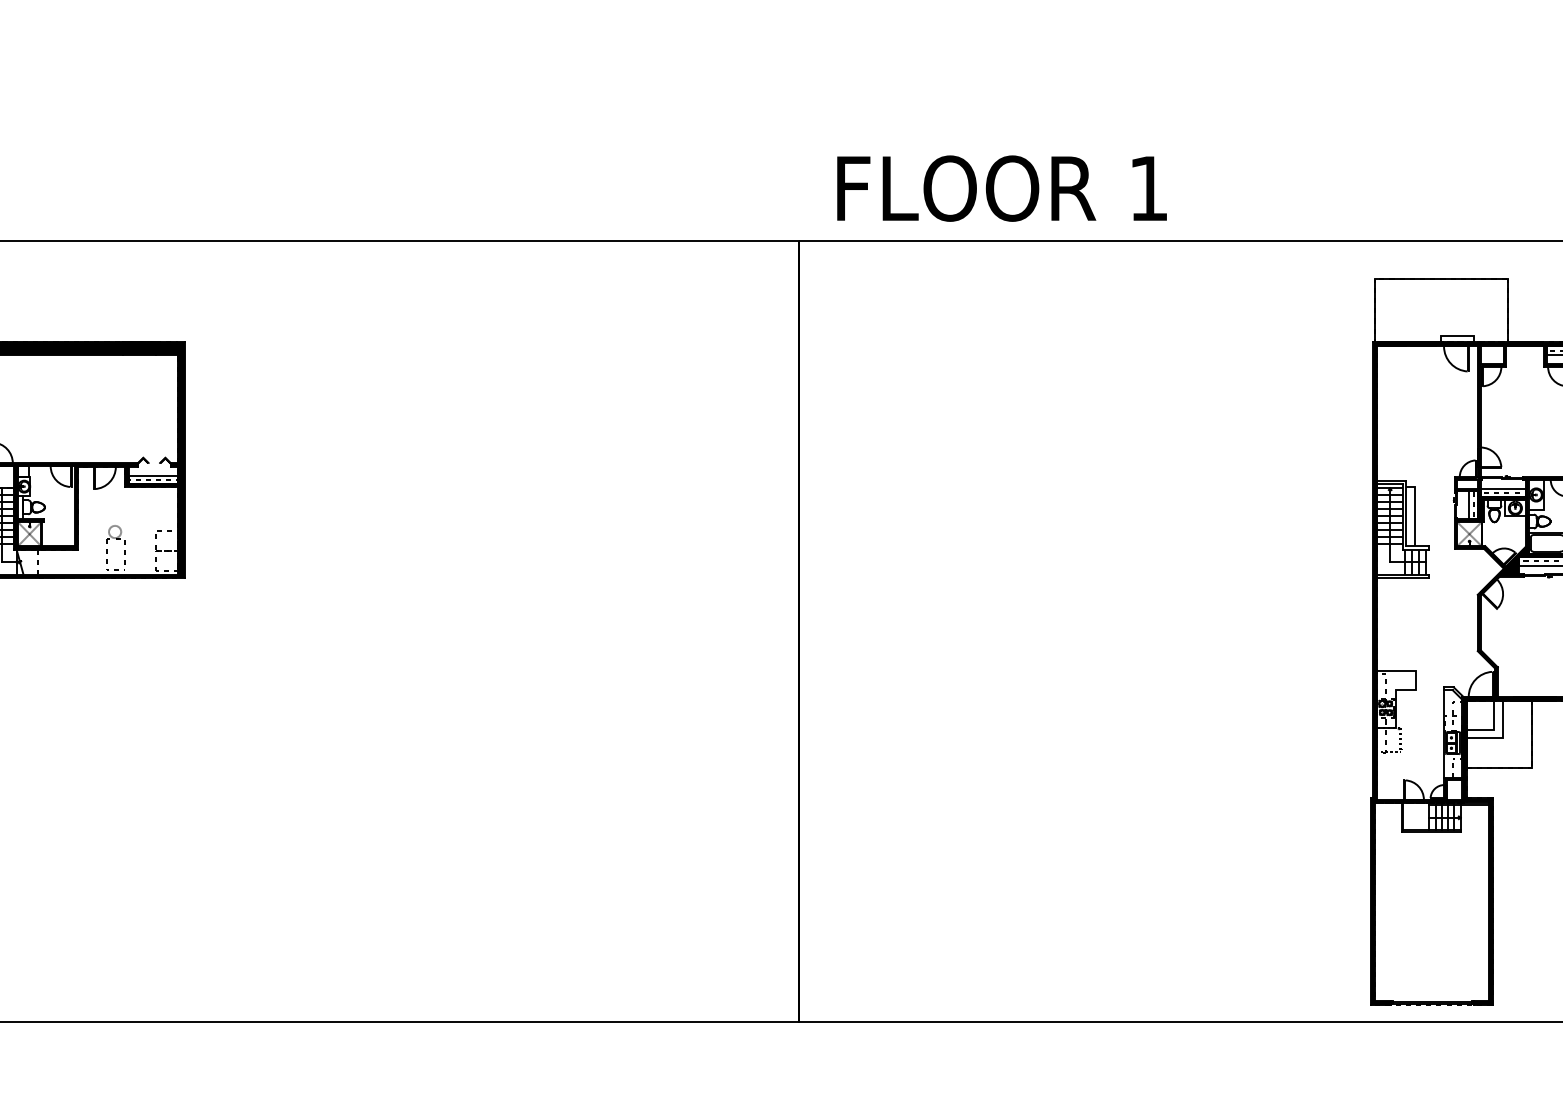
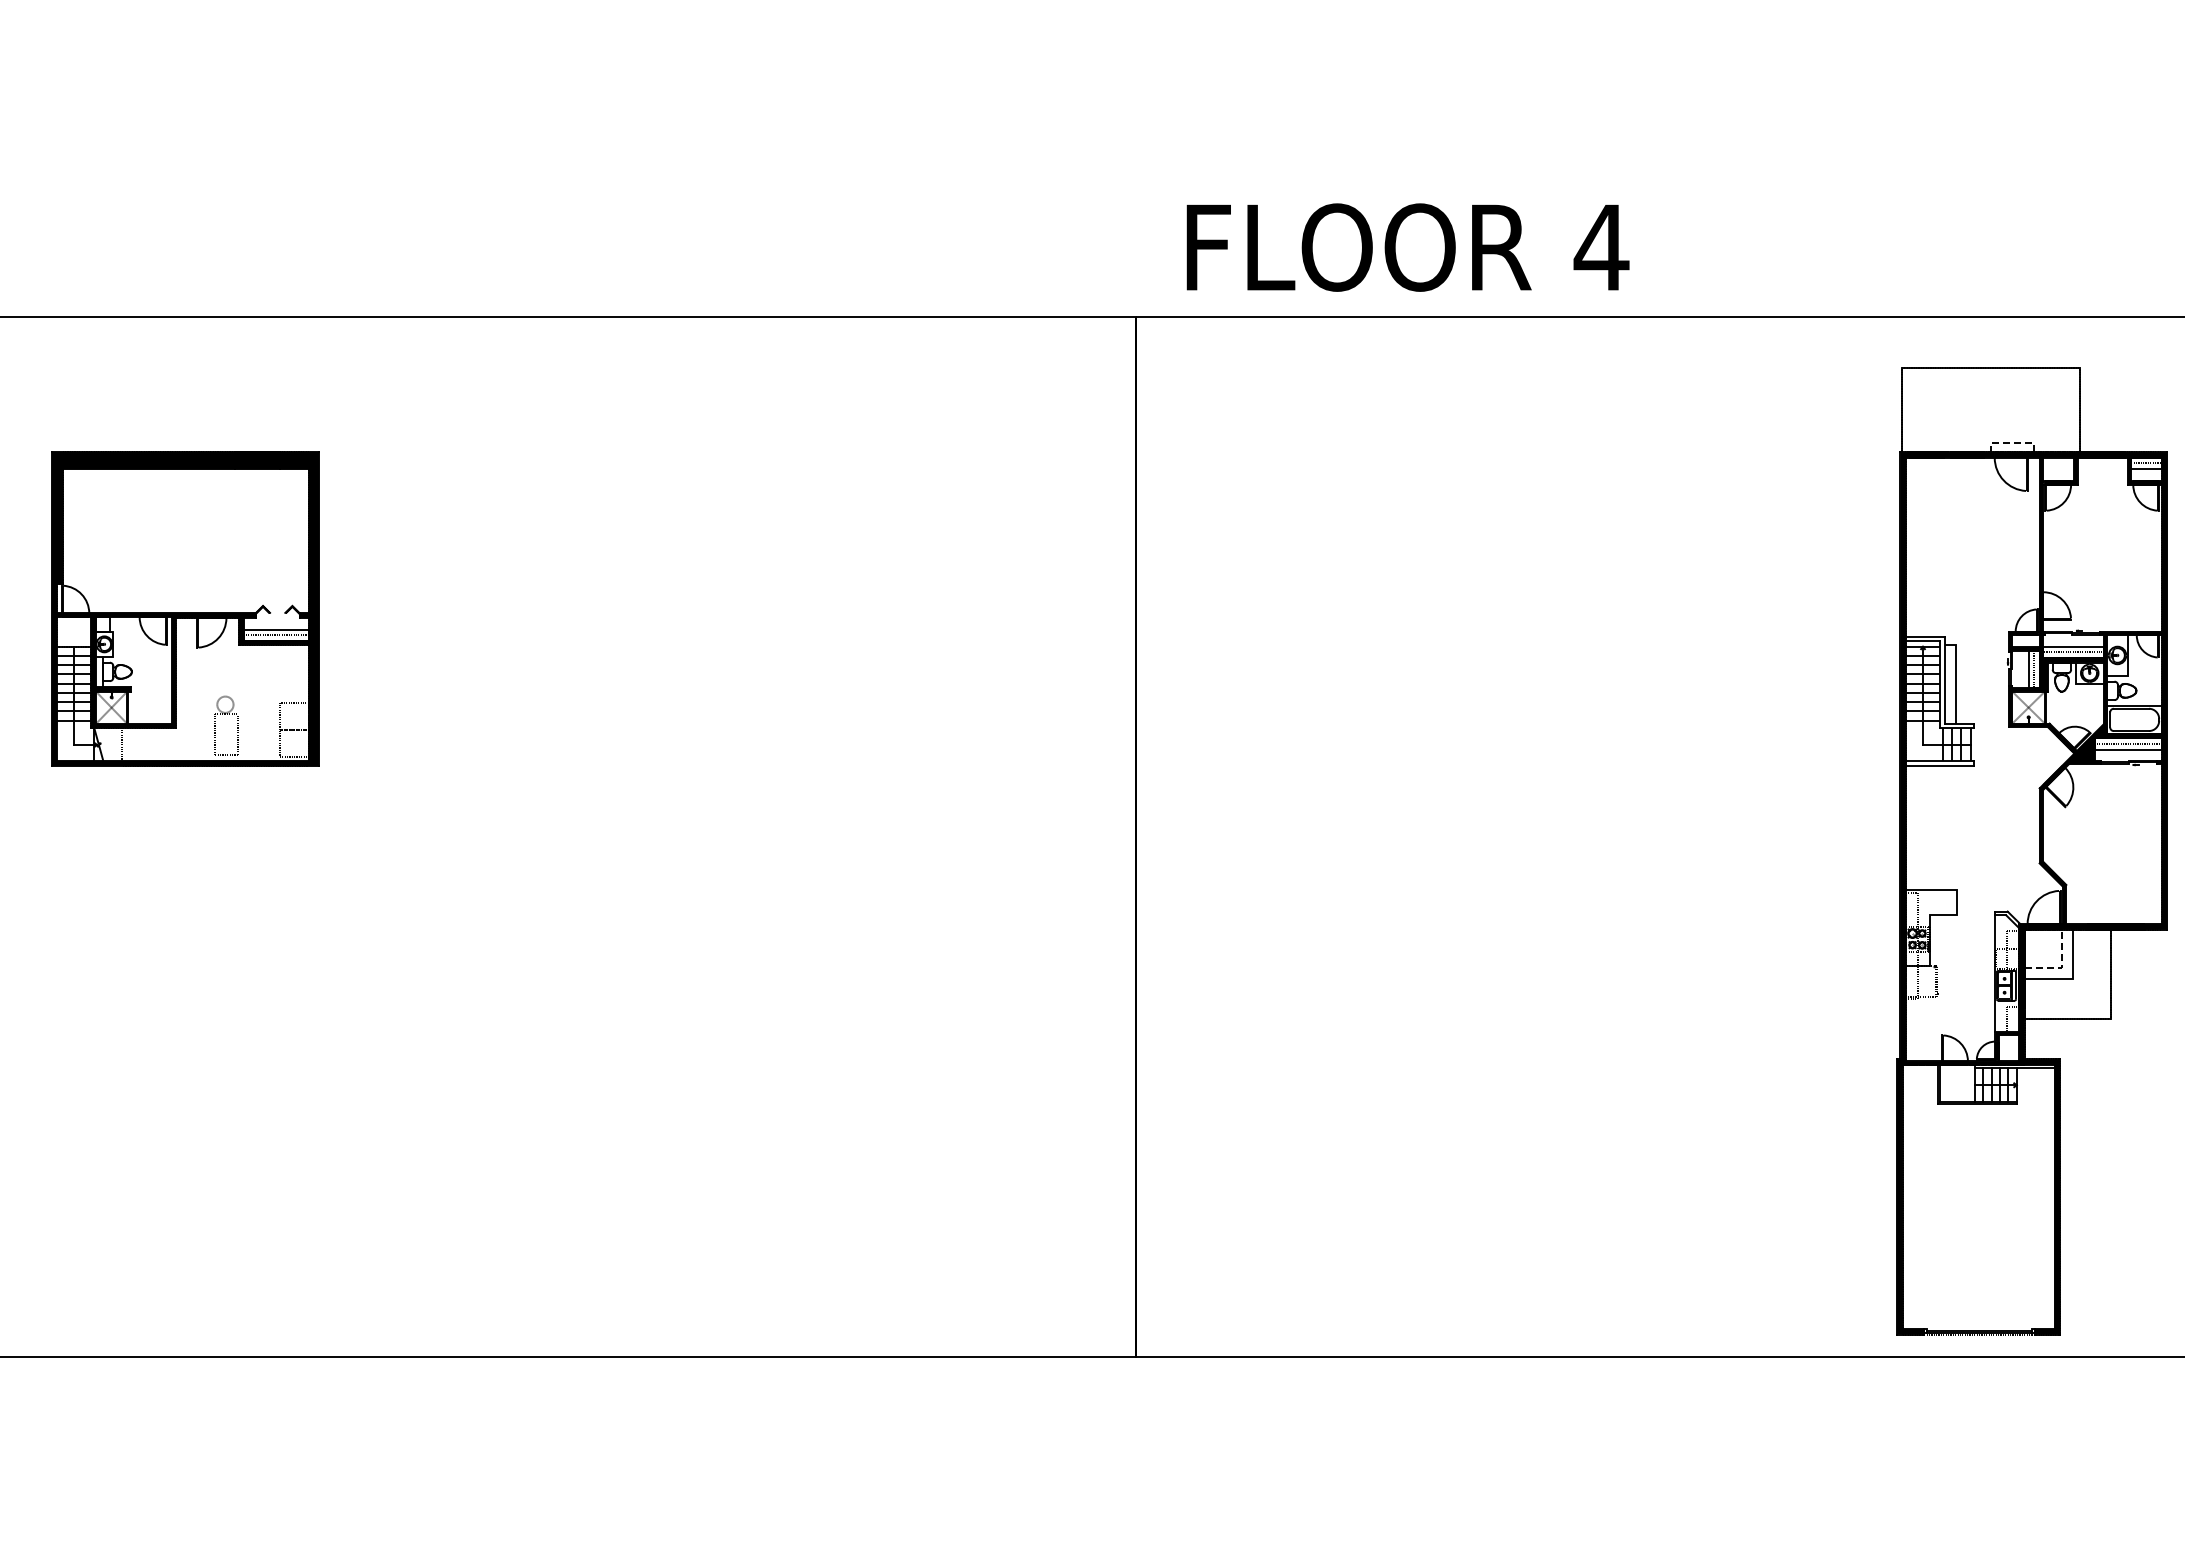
text: (1148, 188) -> (1601, 247), 1 -> 4
line: (1457, 335) -> (2012, 443), solid -> dashed
line: (1494, 729) -> (2061, 967), solid -> dashed

